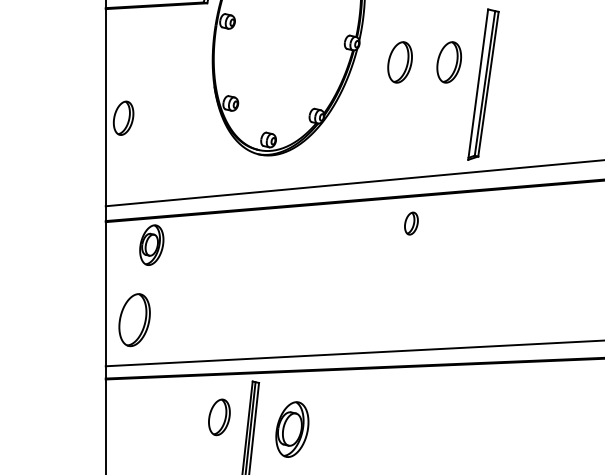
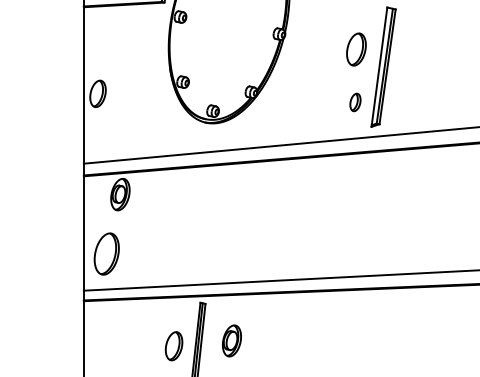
part: (400, 62) -> (317, 49), removed
part: (411, 223) -> (355, 102), moved
part: (218, 417) -> (173, 346), moved
part: (291, 429) -> (231, 340), size x0.71

